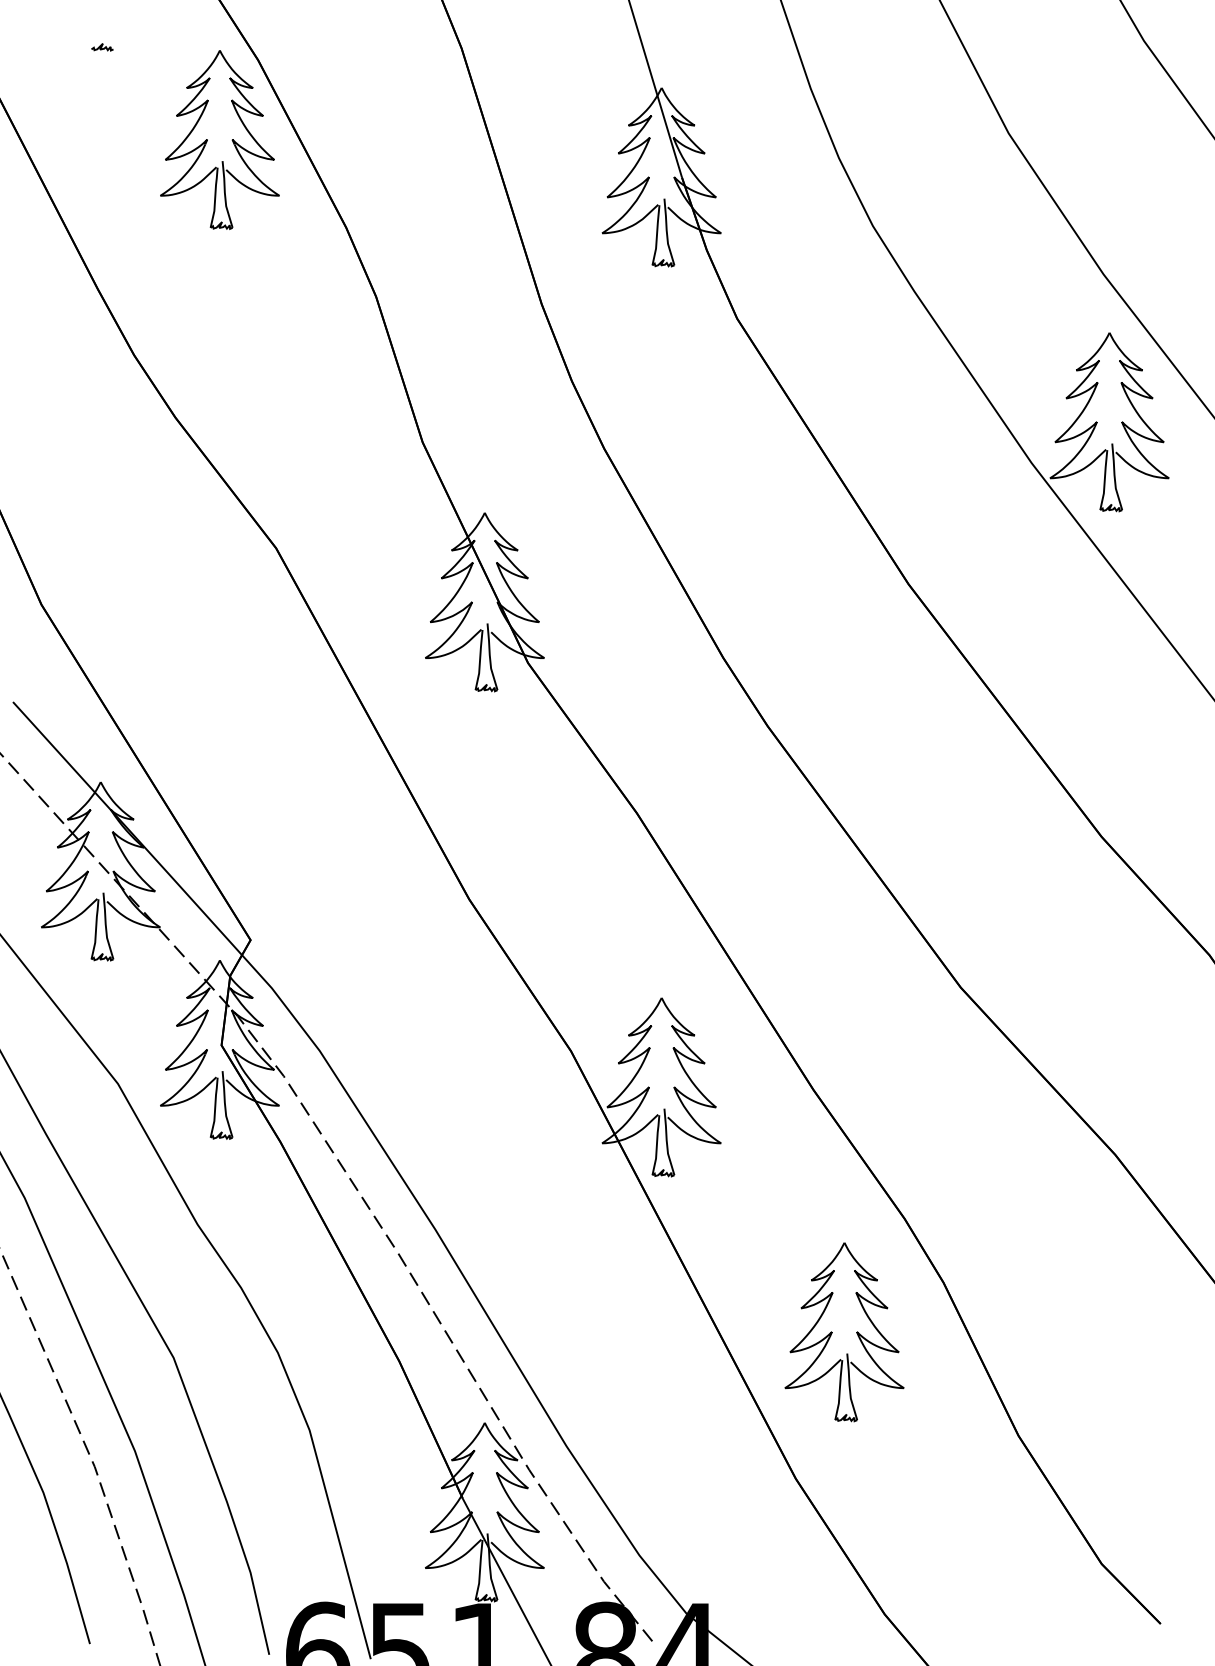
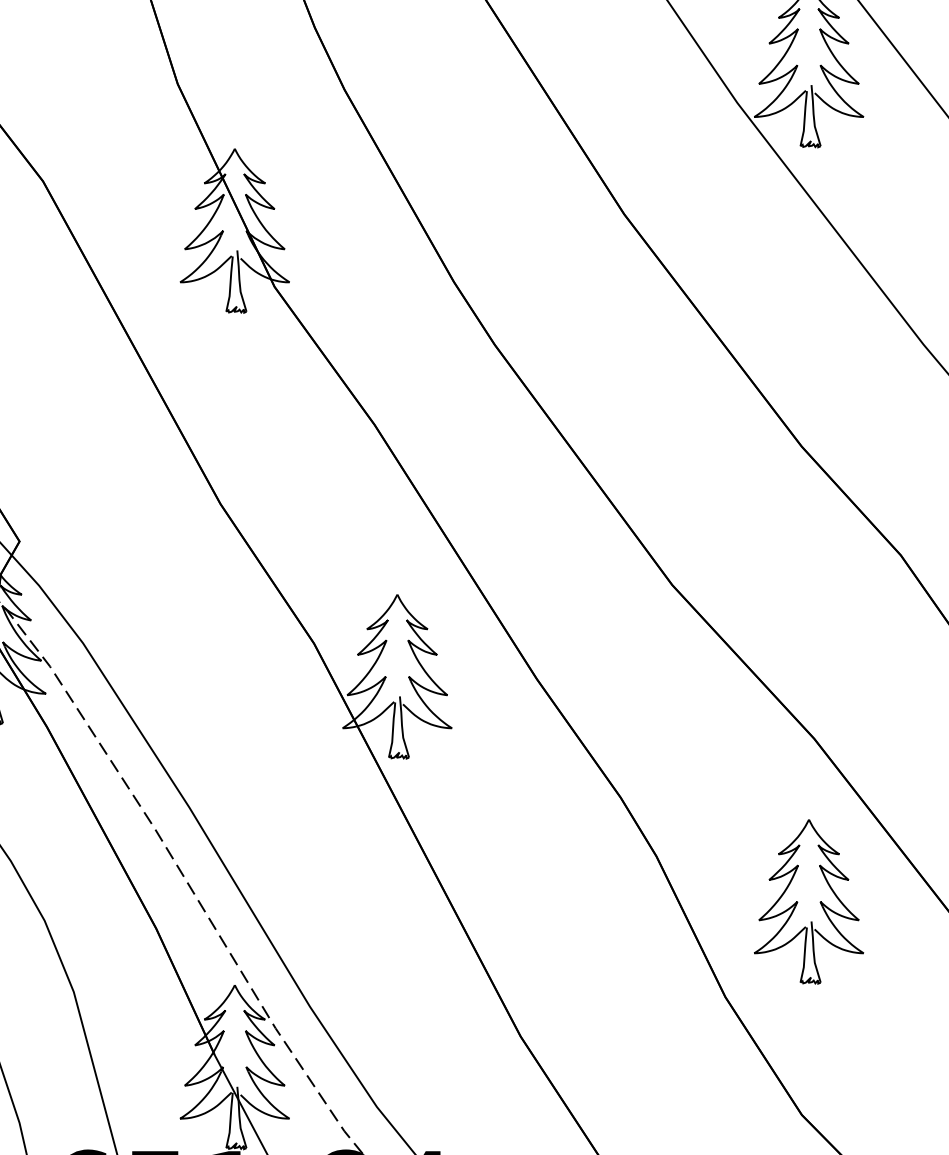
part: (844, 1332) -> (808, 902), moved

